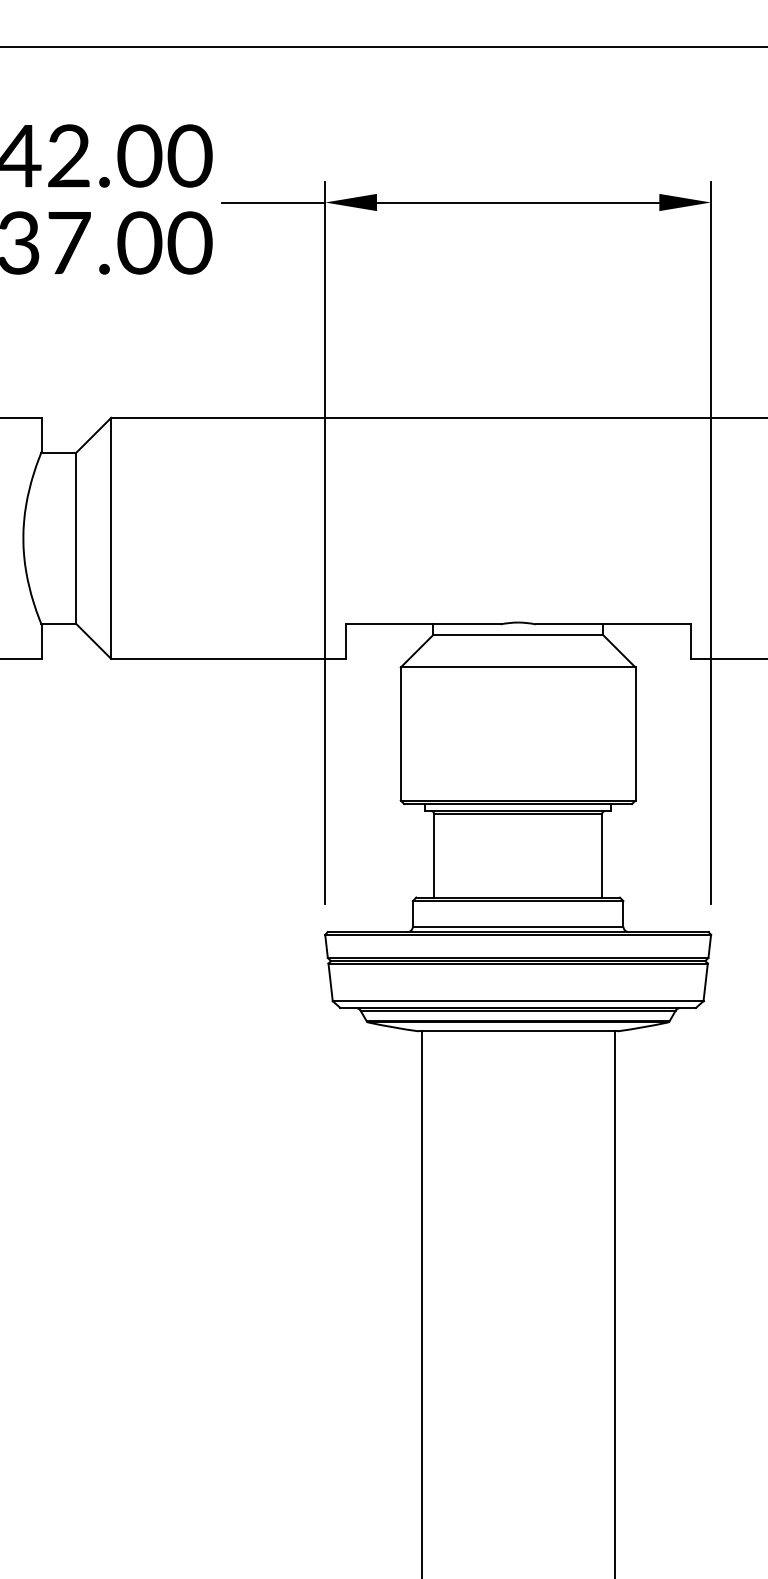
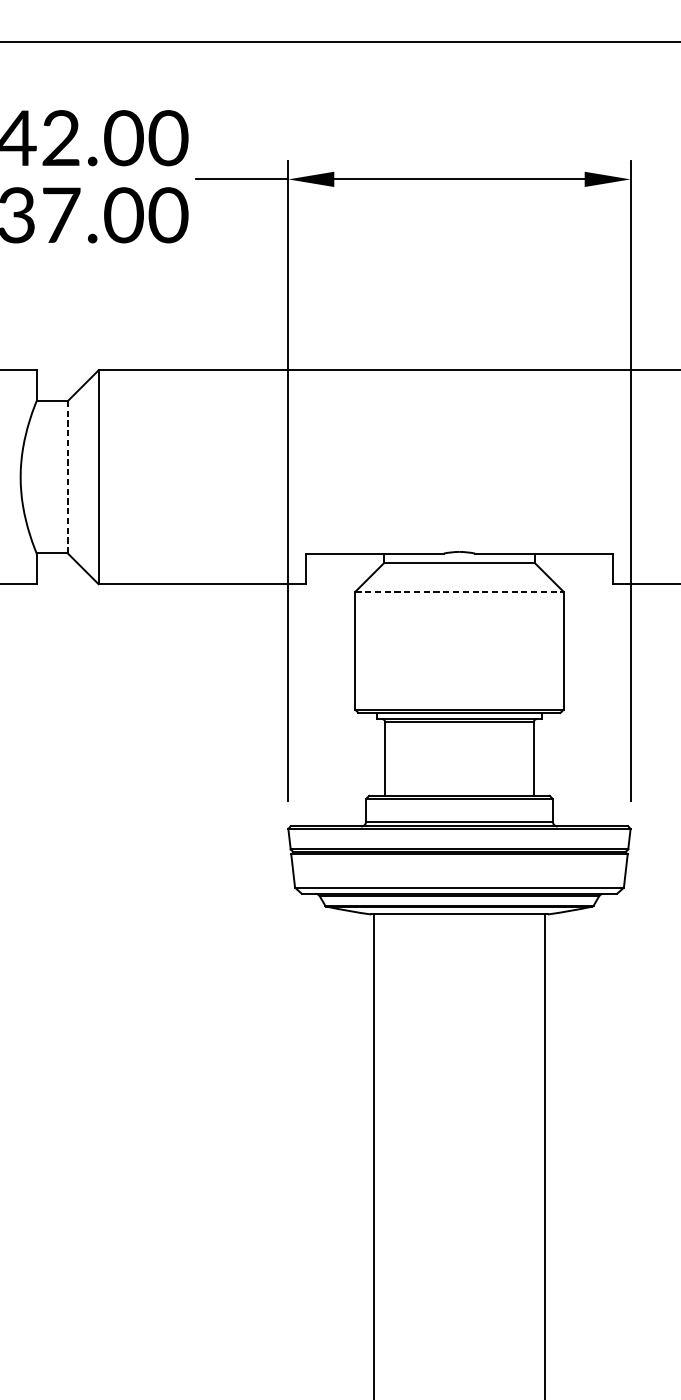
line: (76, 538) -> (67, 477), solid -> dashed
line: (518, 667) -> (459, 591), solid -> dashed

